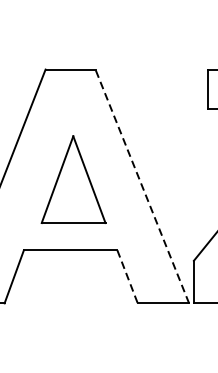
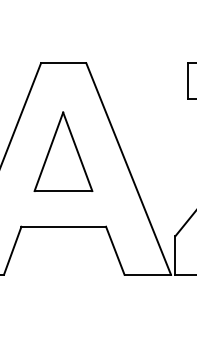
part: (73, 179) -> (63, 151), moved
line: (142, 185) -> (128, 168), dashed -> solid
line: (127, 276) -> (115, 250), dashed -> solid

